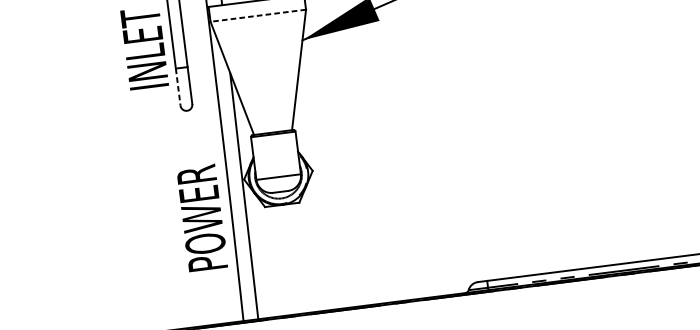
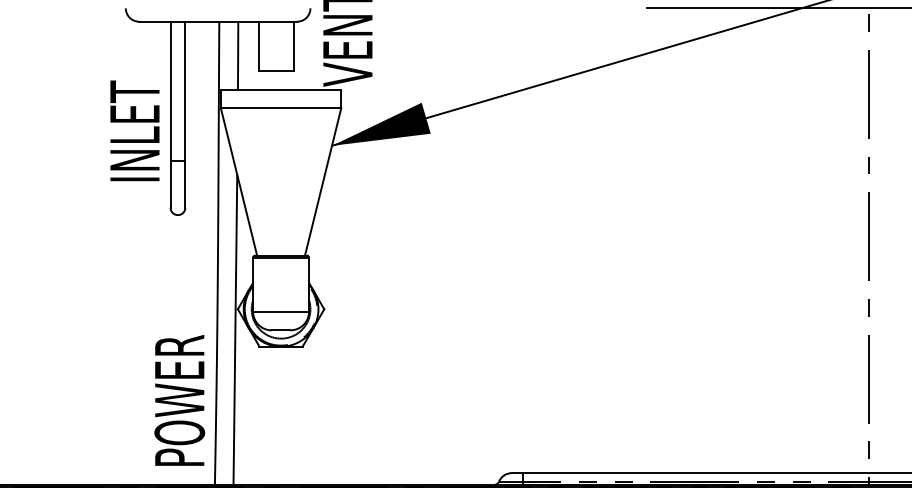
line: (257, 15) -> (280, 108), dashed -> solid
line: (178, 87) -> (170, 184), dashed -> solid
text: (201, 218) -> (179, 400), moved

